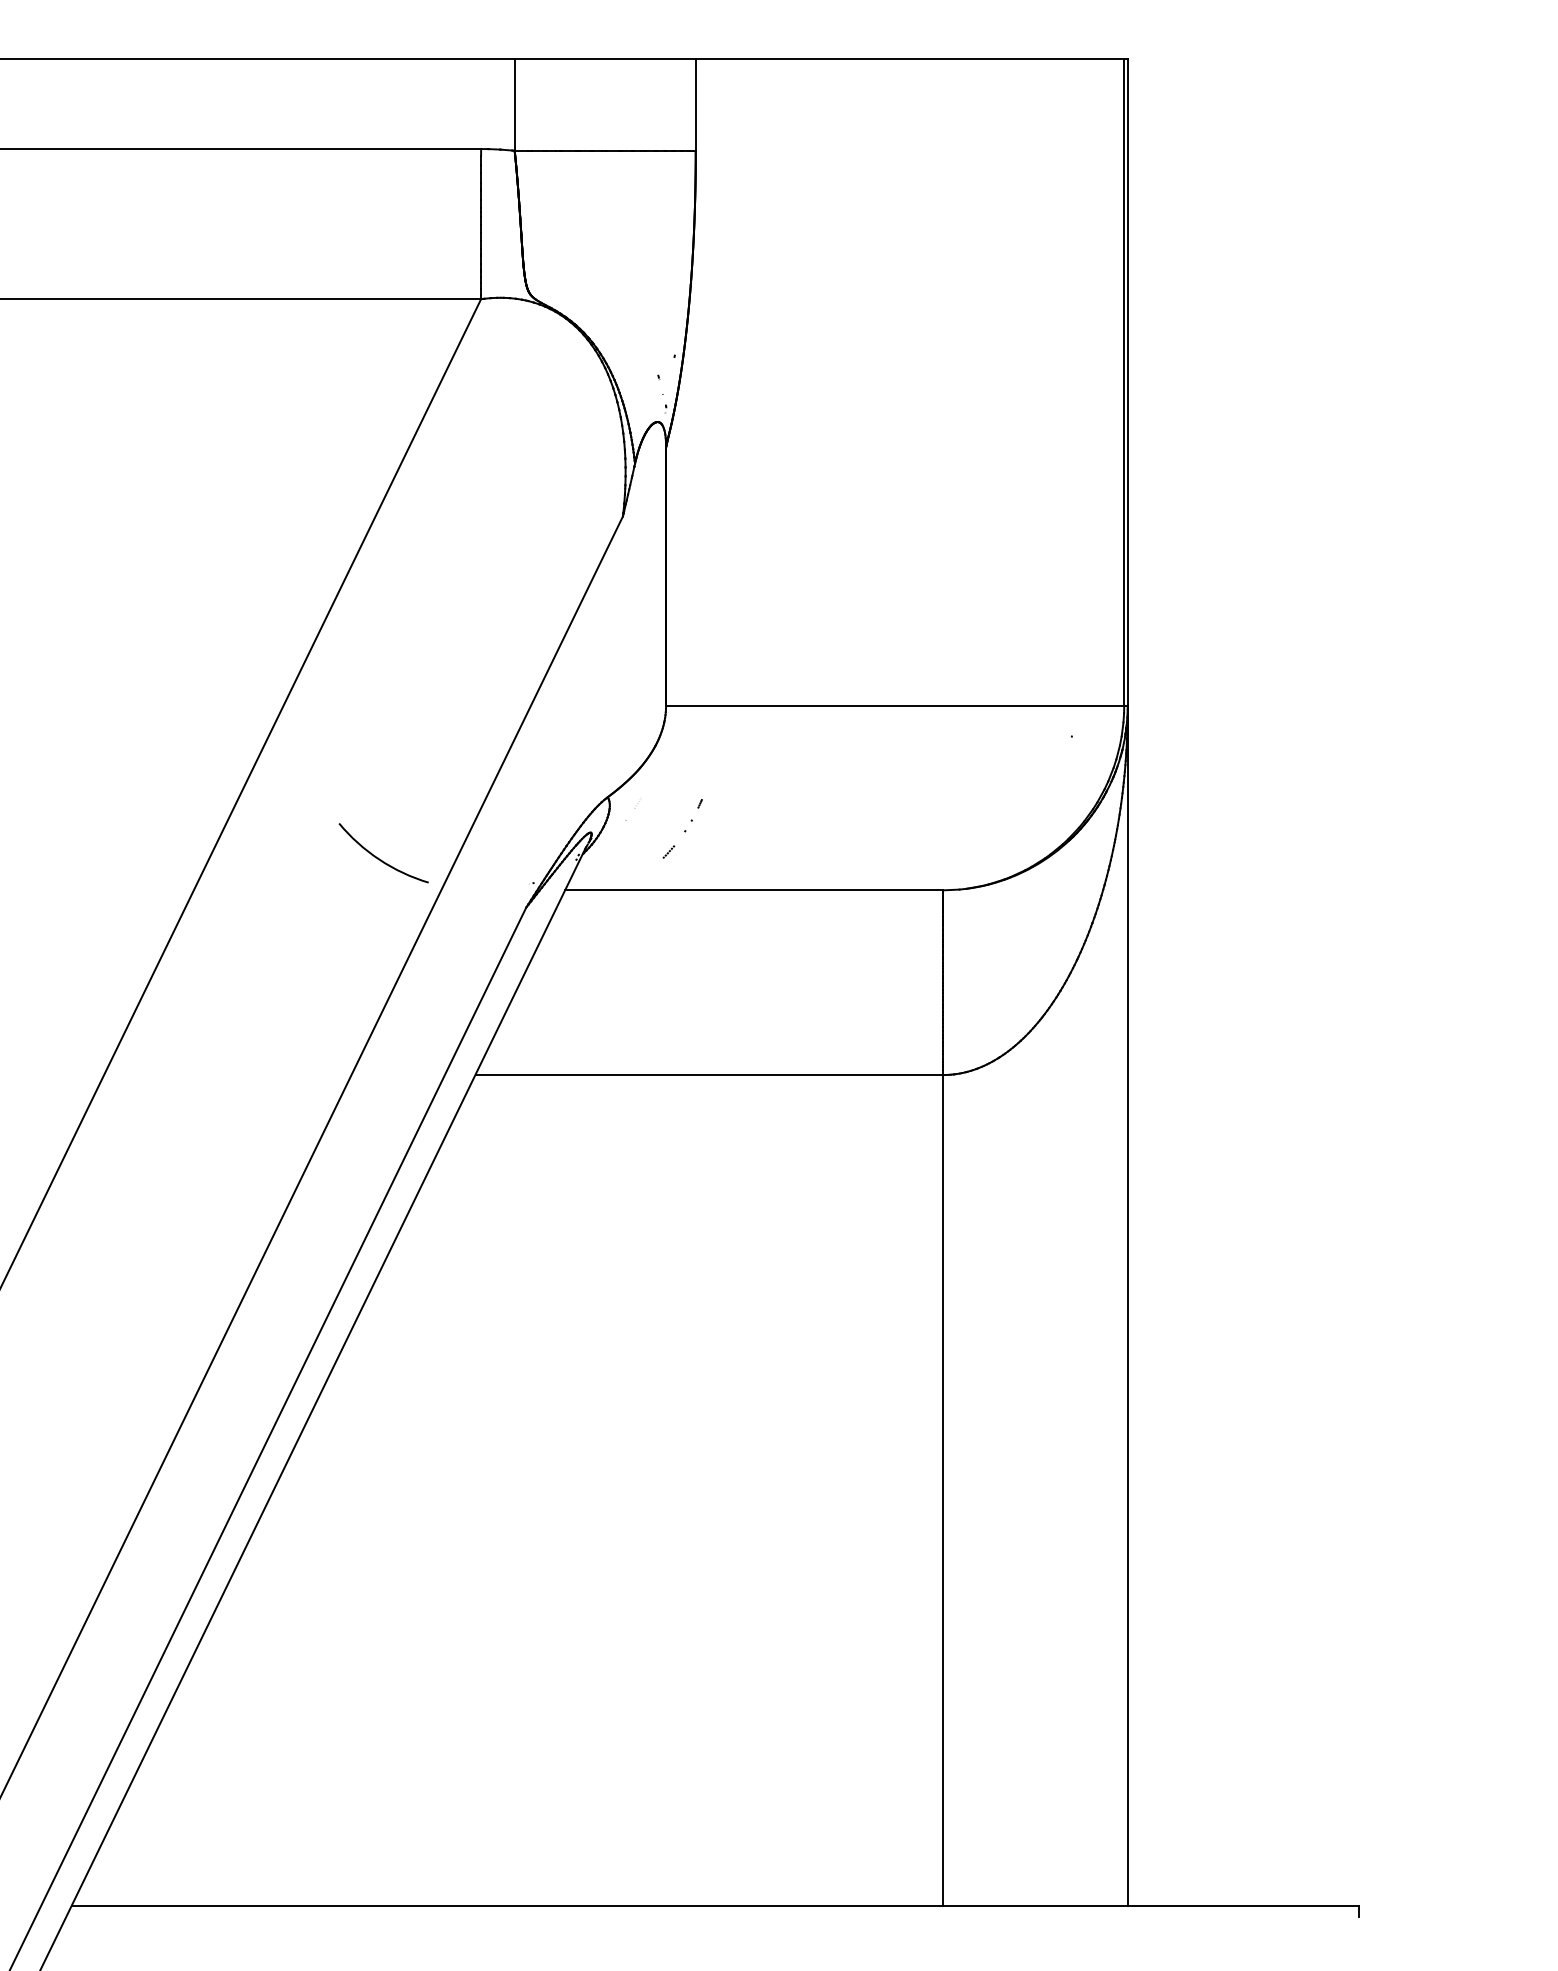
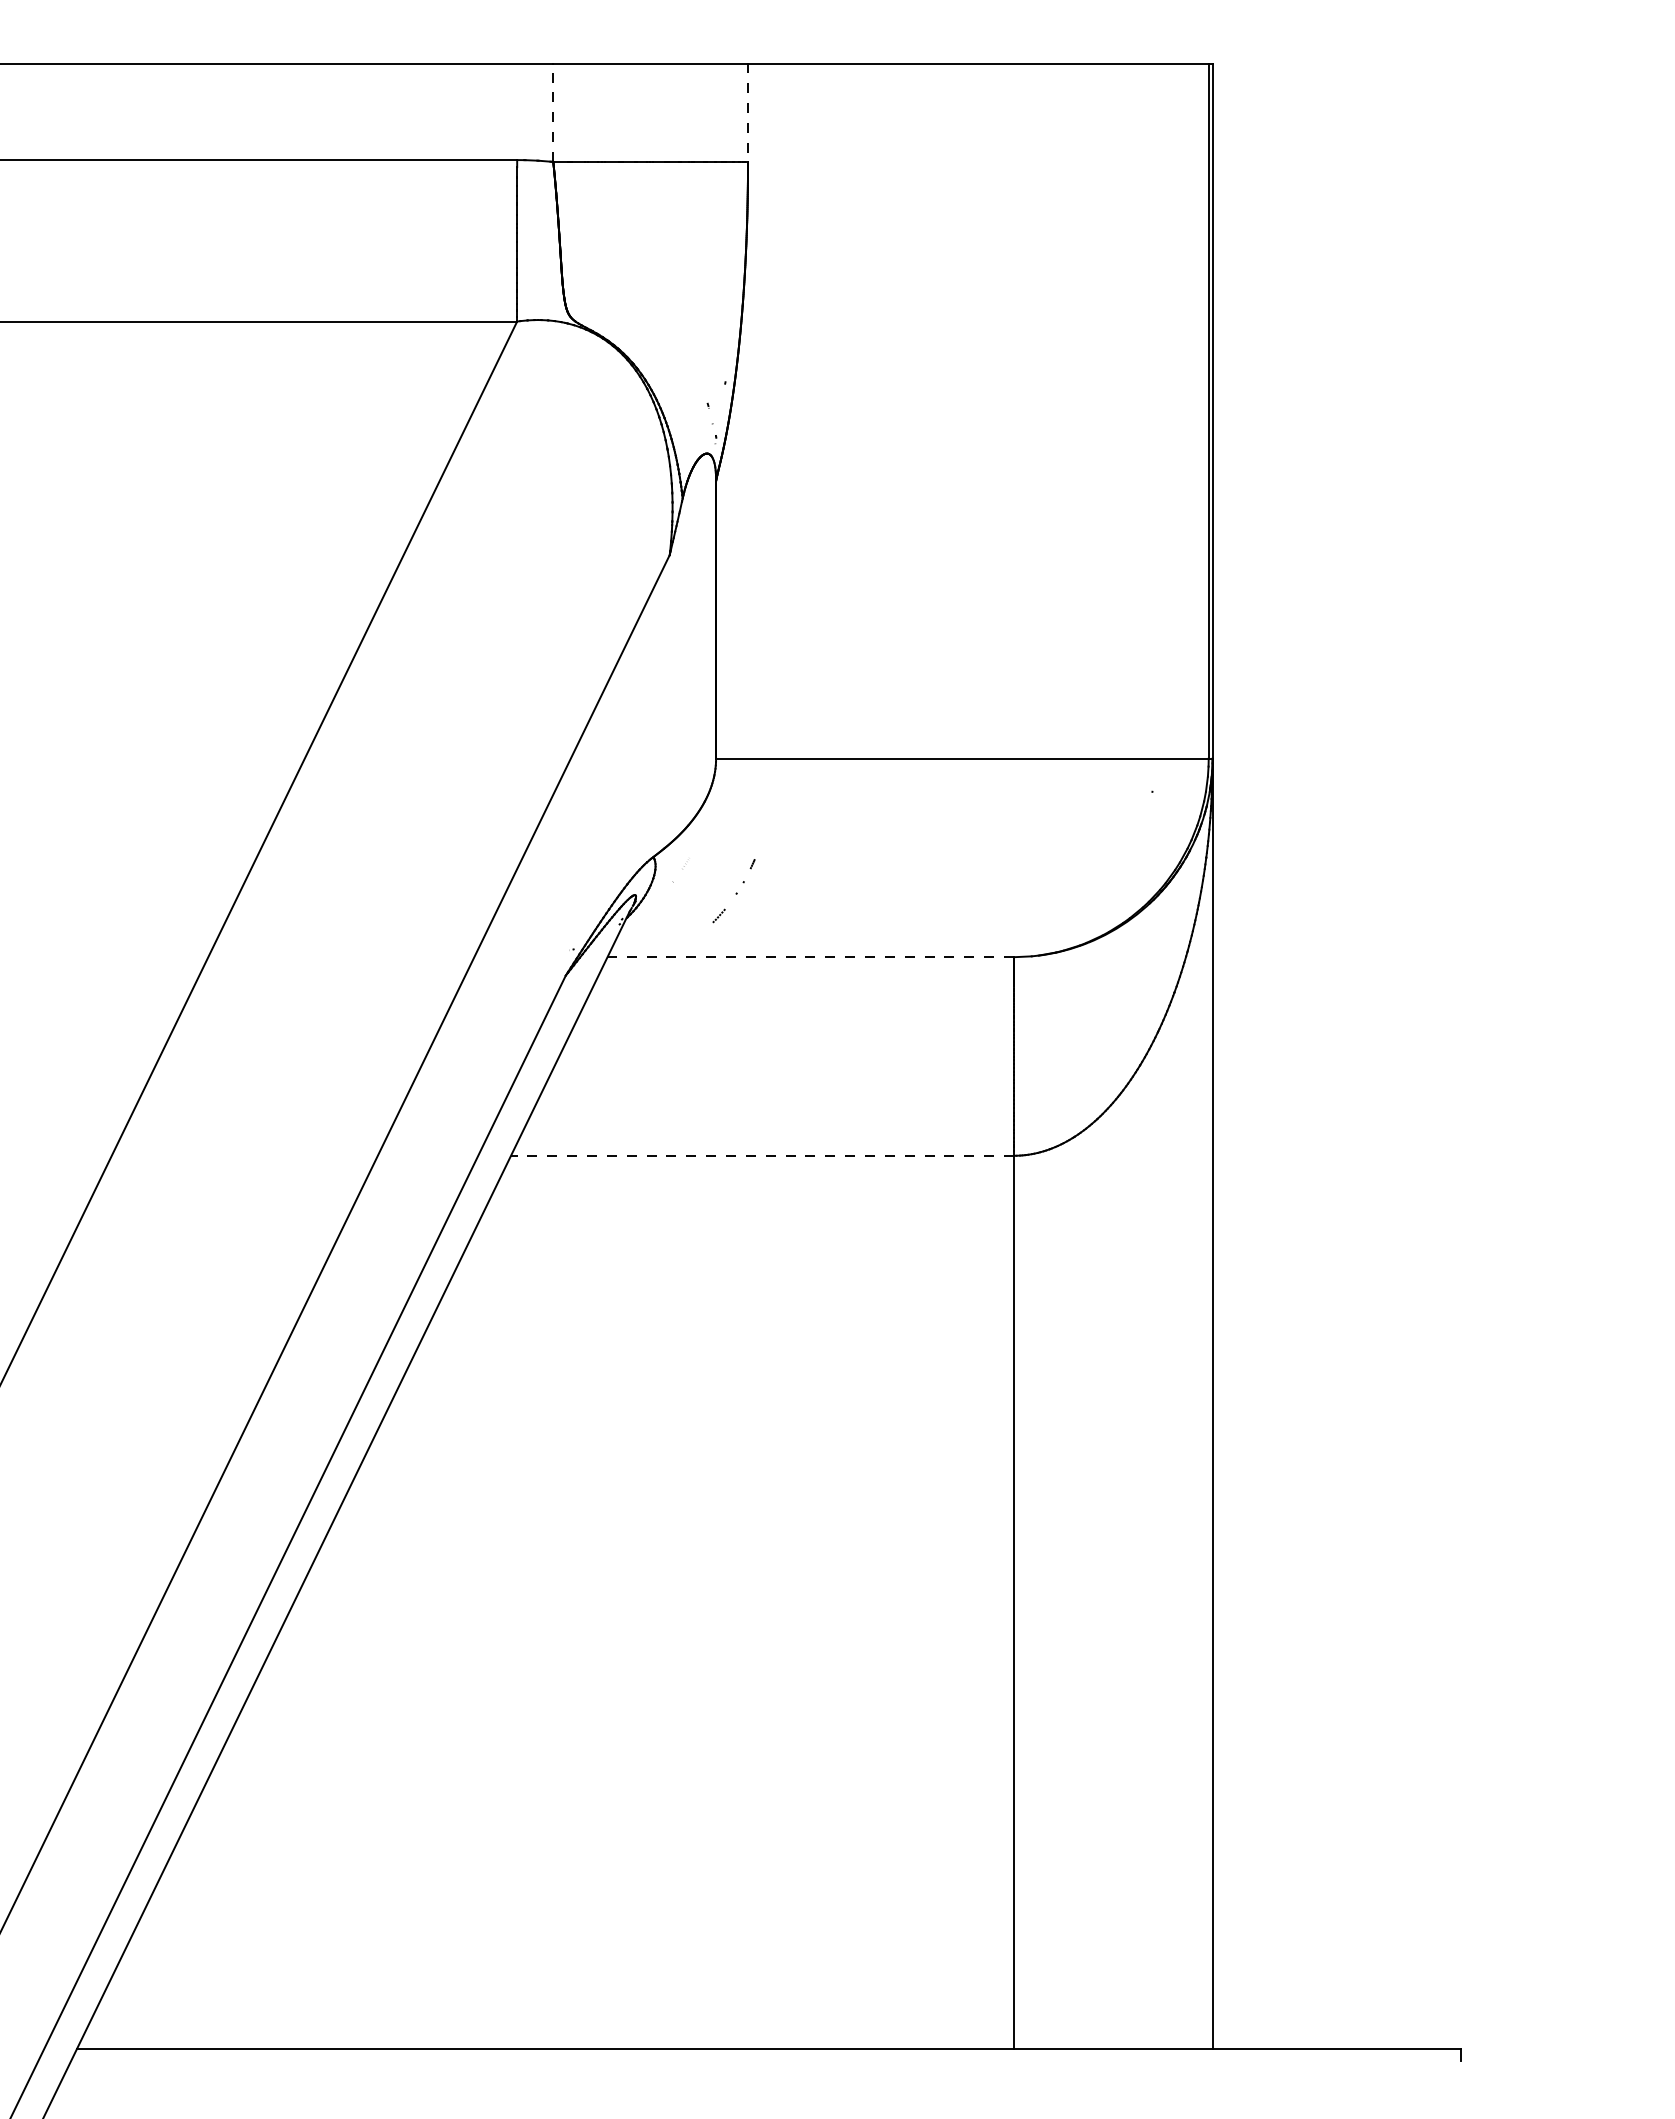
line: (514, 104) -> (553, 112), solid -> dashed
line: (696, 105) -> (748, 113), solid -> dashed
arc: (379, 858) -> (407, 922), removed
line: (753, 890) -> (810, 957), solid -> dashed
line: (709, 1074) -> (762, 1155), solid -> dashed

